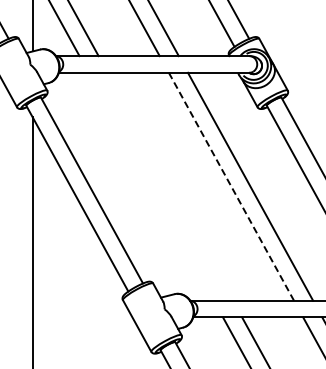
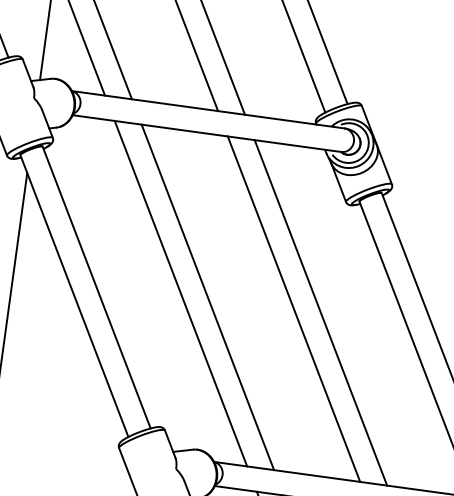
line: (150, 186) -> (179, 293), added
line: (169, 186) -> (206, 296), added
line: (231, 186) -> (294, 308), dashed -> solid

